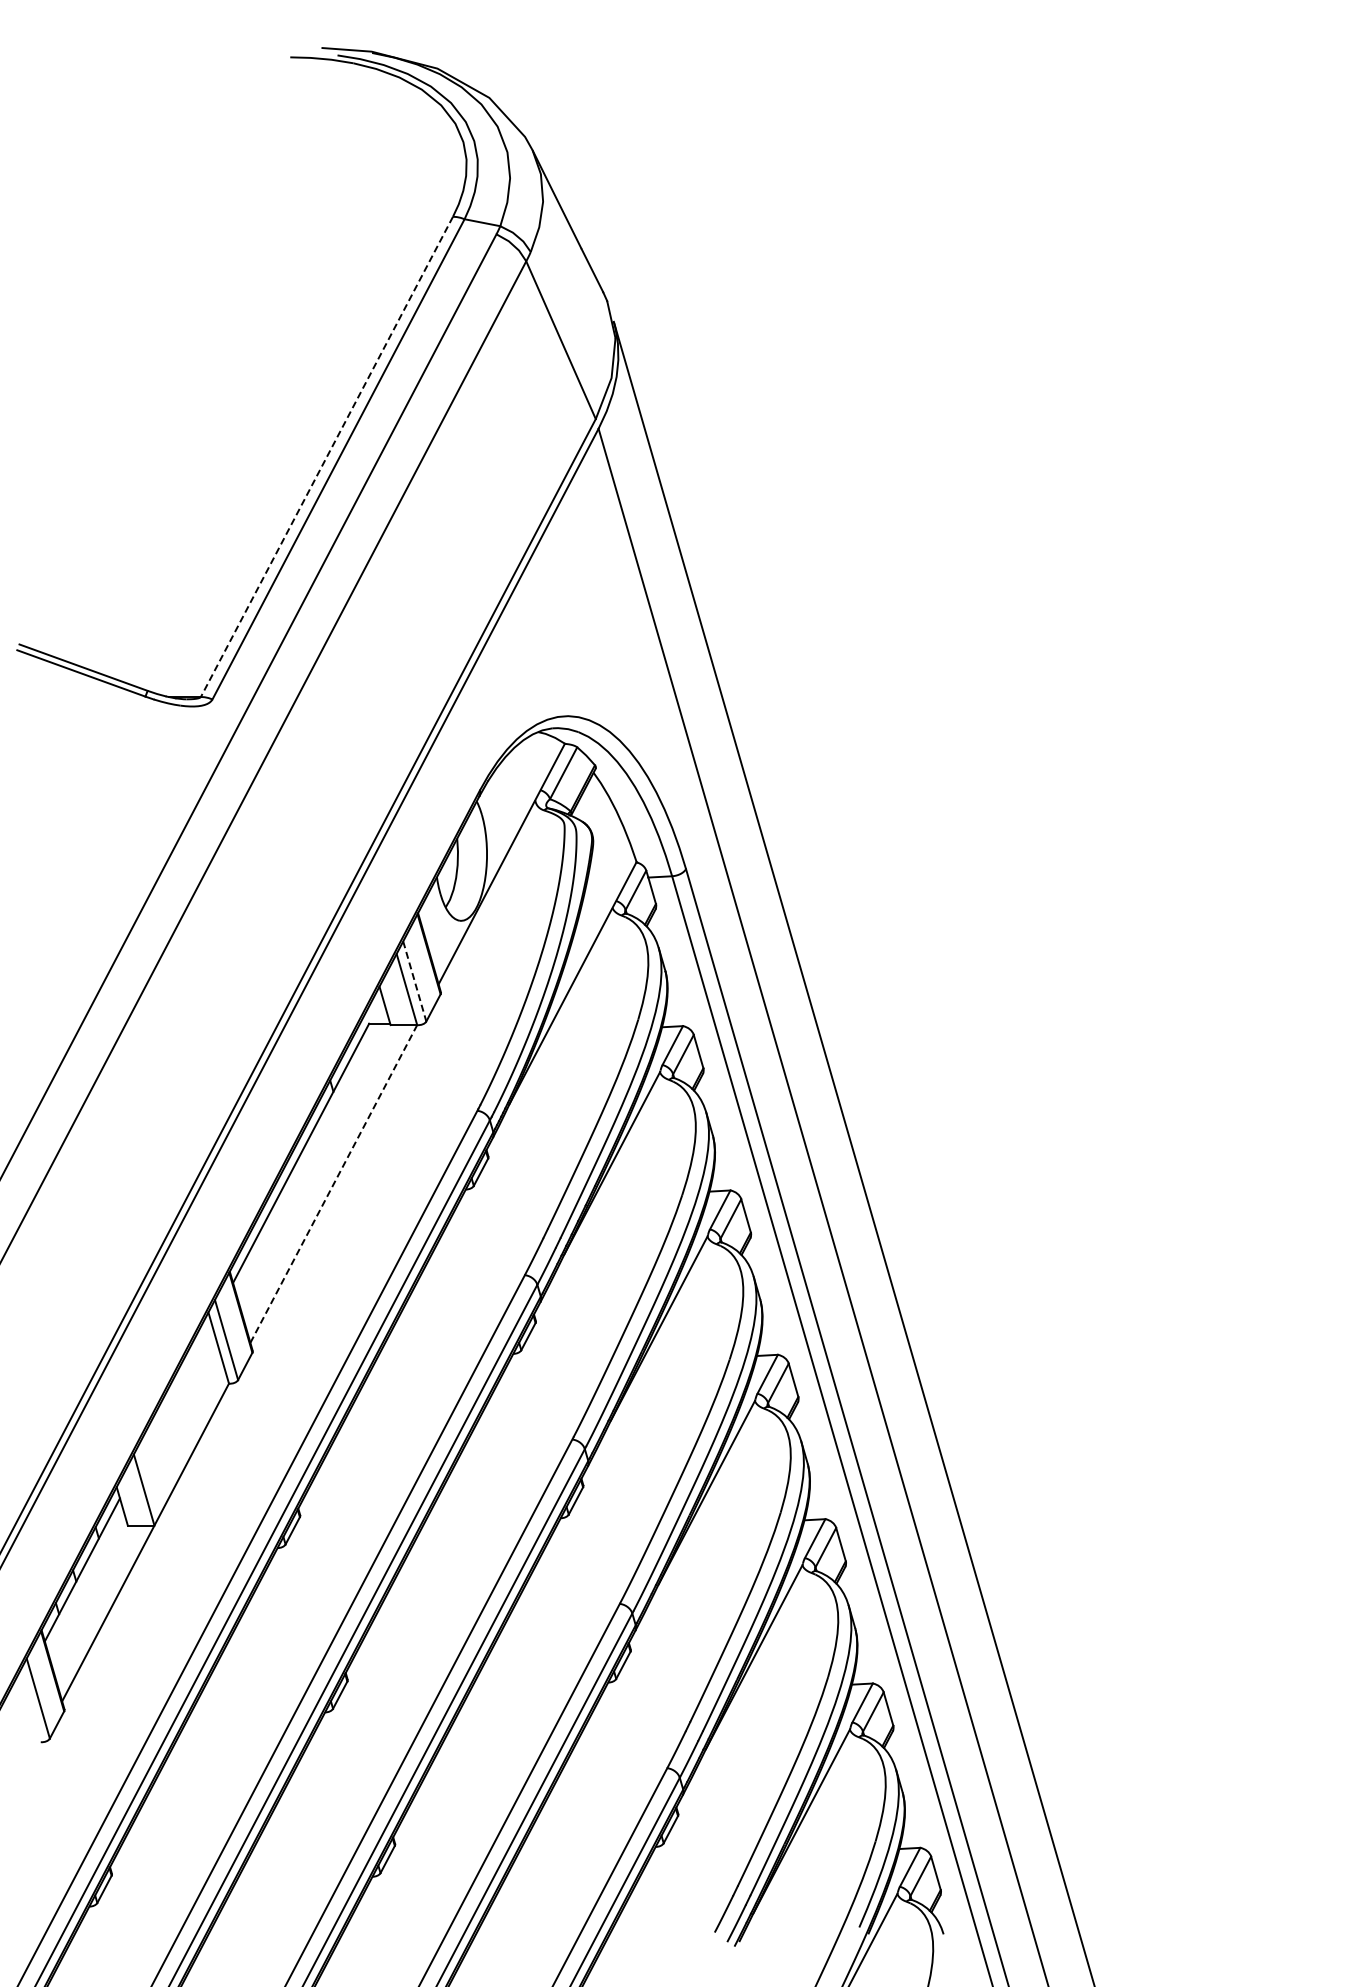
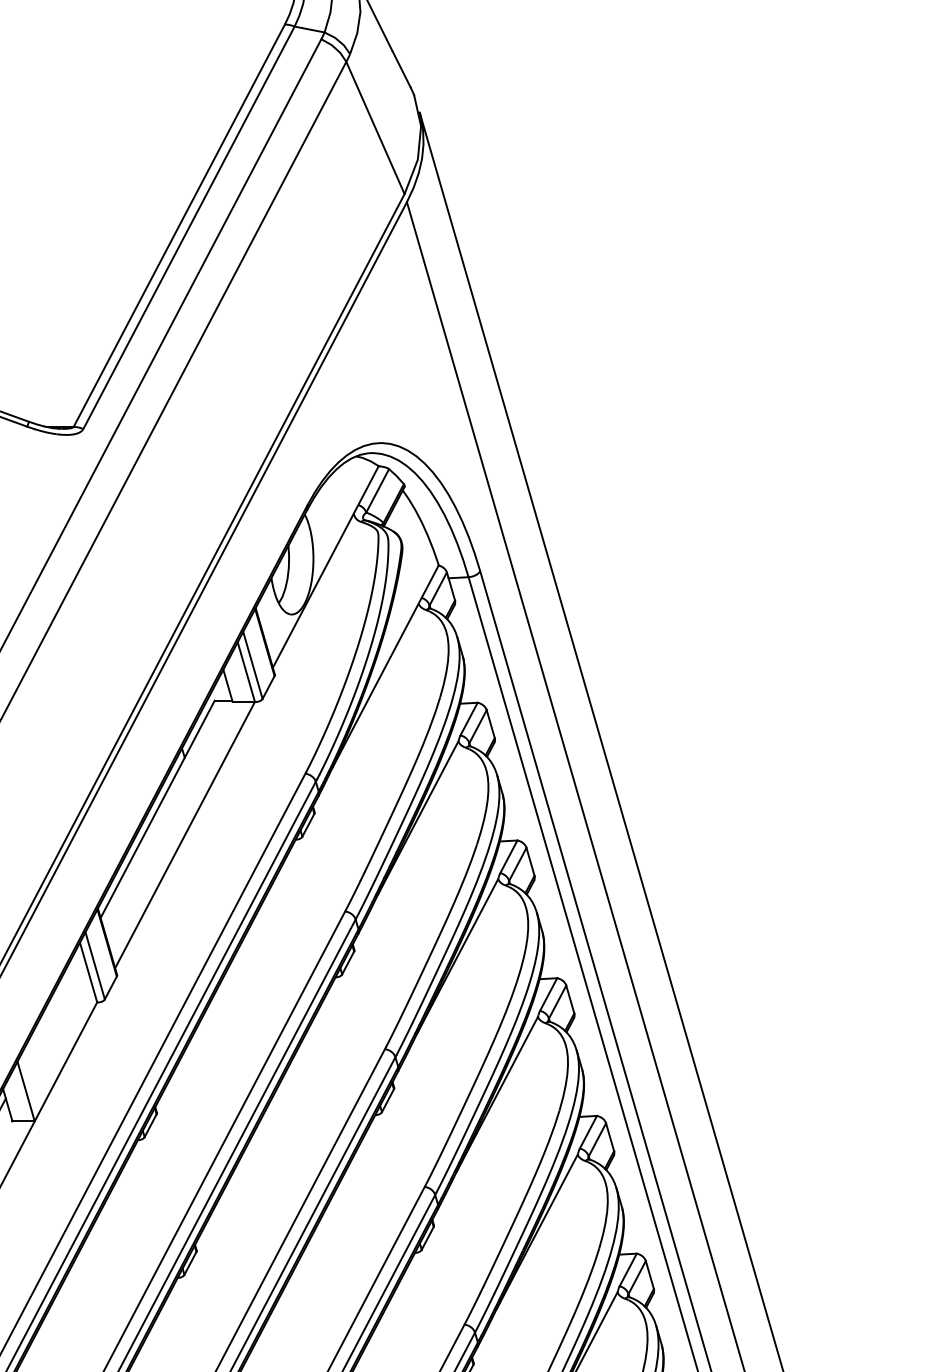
line: (326, 457) -> (178, 226), dashed -> solid
line: (414, 981) -> (252, 665), dashed -> solid
line: (334, 1183) -> (185, 834), dashed -> solid

